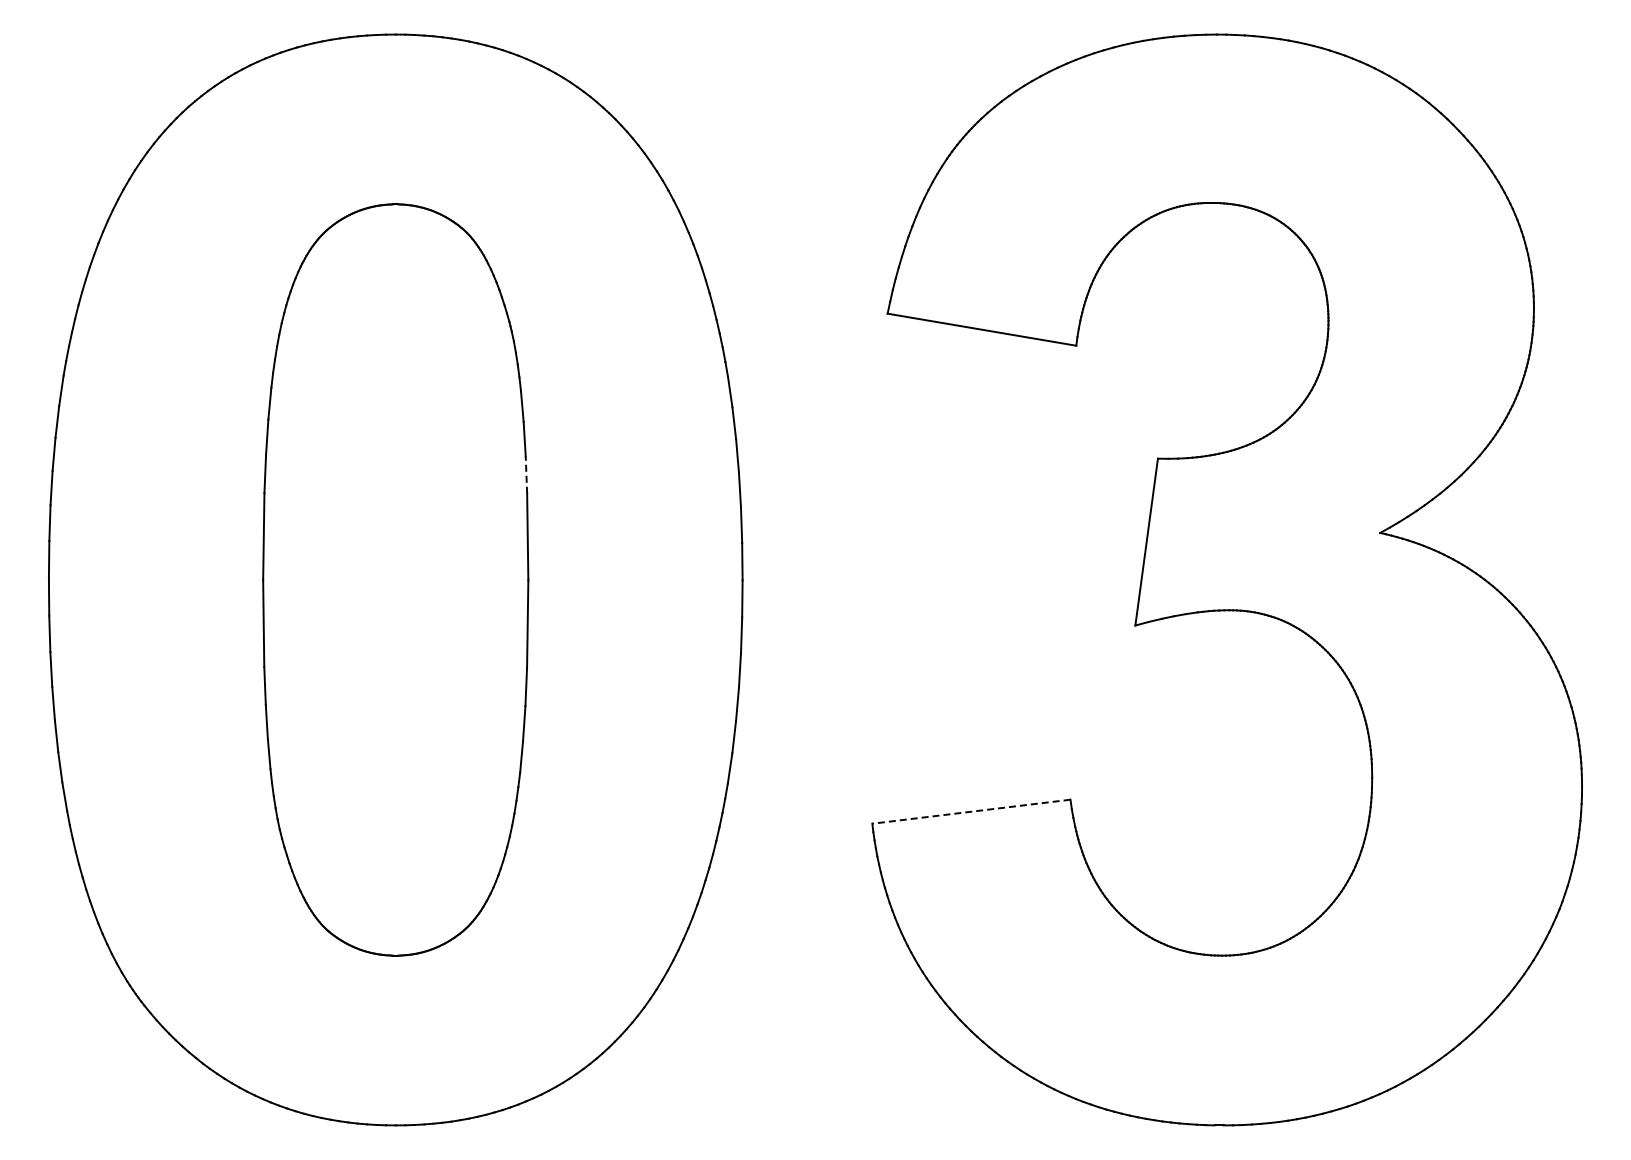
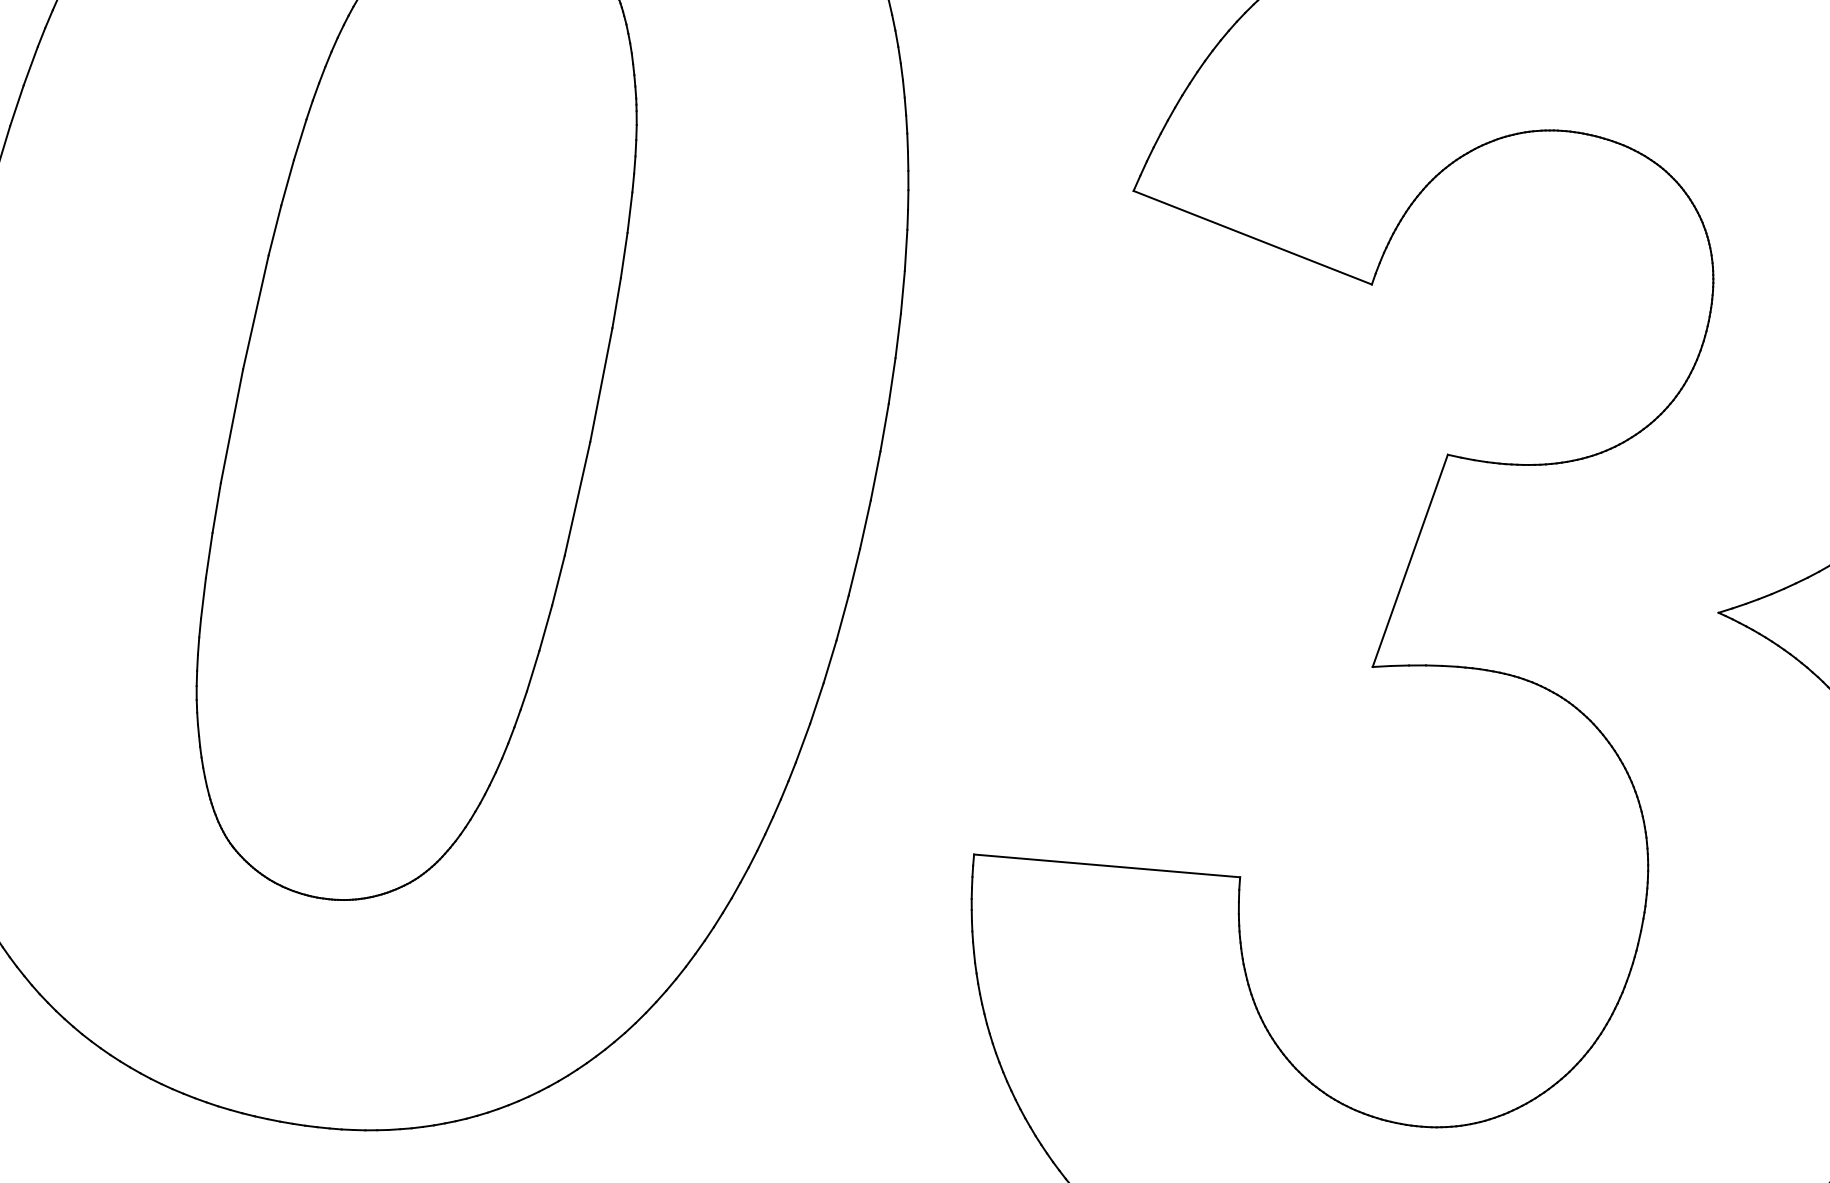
line: (526, 474) -> (616, 302), dashed -> solid
line: (971, 811) -> (1107, 865), dashed -> solid

